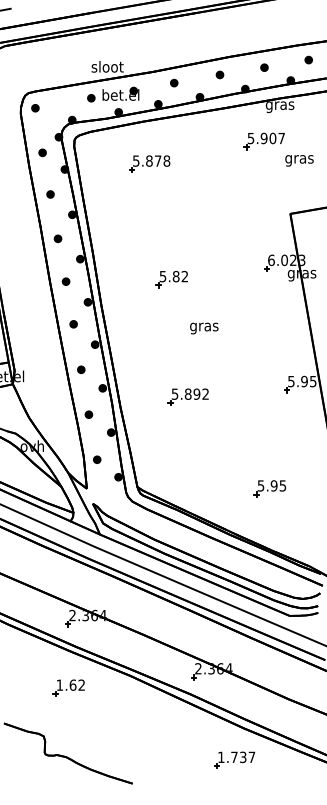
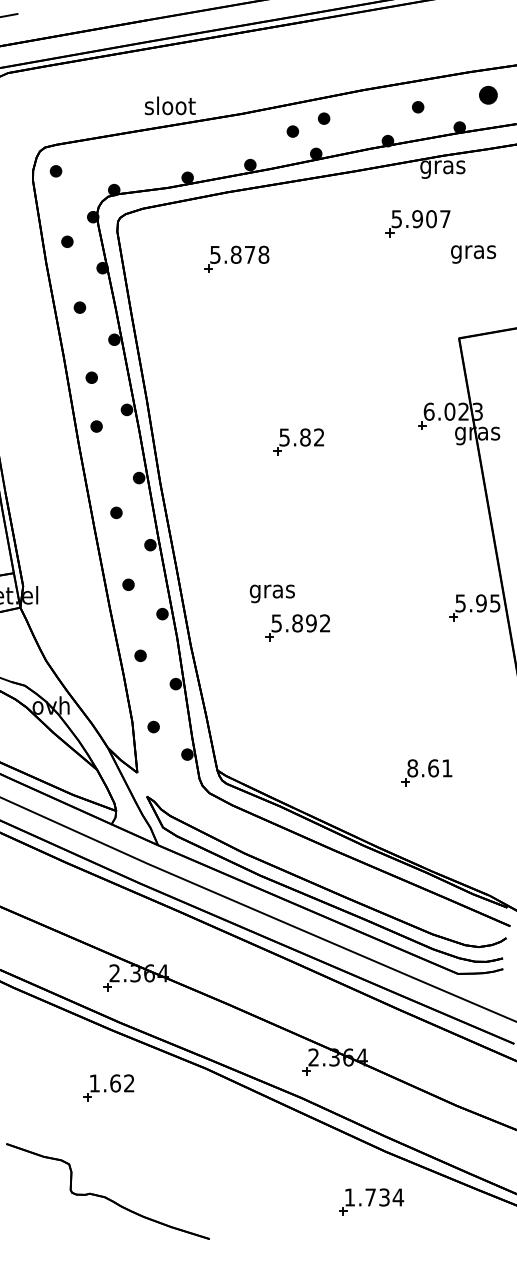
part: (308, 59) -> (487, 94), size x1.6
part: (219, 74) -> (323, 117), moved
part: (174, 82) -> (293, 130), moved
part: (113, 94) -> (179, 149), removed
part: (171, 279) -> (298, 442), moved
part: (65, 281) -> (95, 426), moved
text: (204, 328) -> (272, 593), moved
text: (271, 485) -> (429, 767), 5.95 -> 8.61
text: (251, 756) -> (397, 1196), 1.737 -> 1.734

